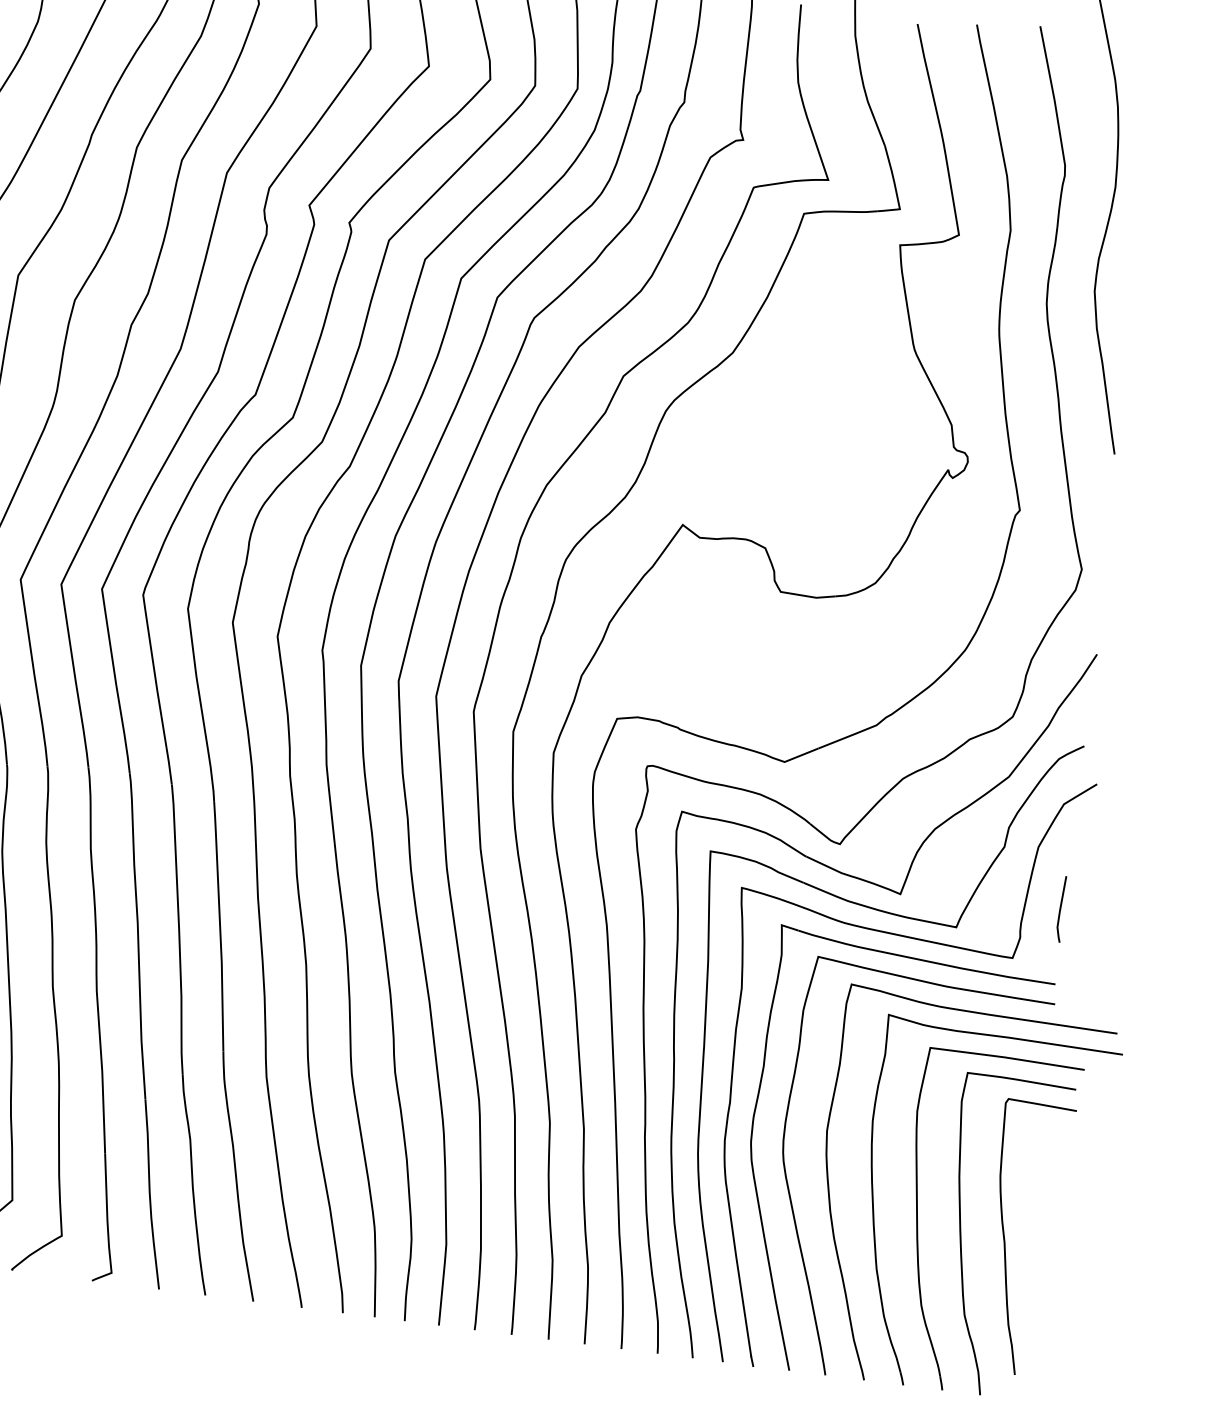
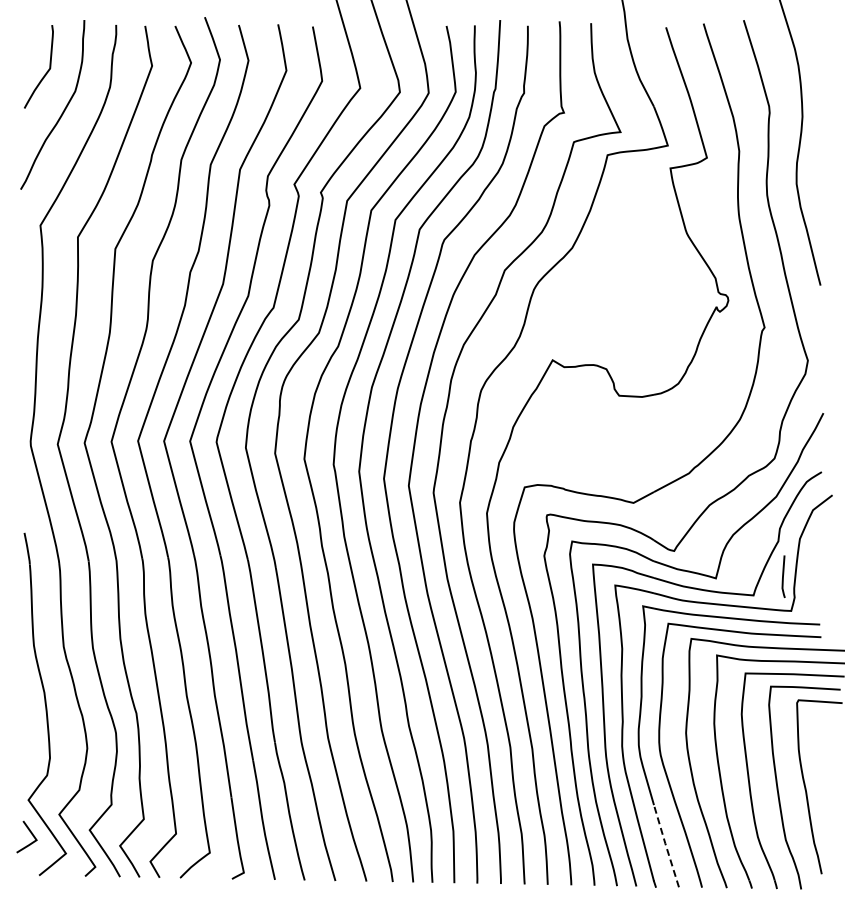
line: (1061, 908) -> (783, 576), moved
line: (777, 1303) -> (666, 845), solid -> dashed

